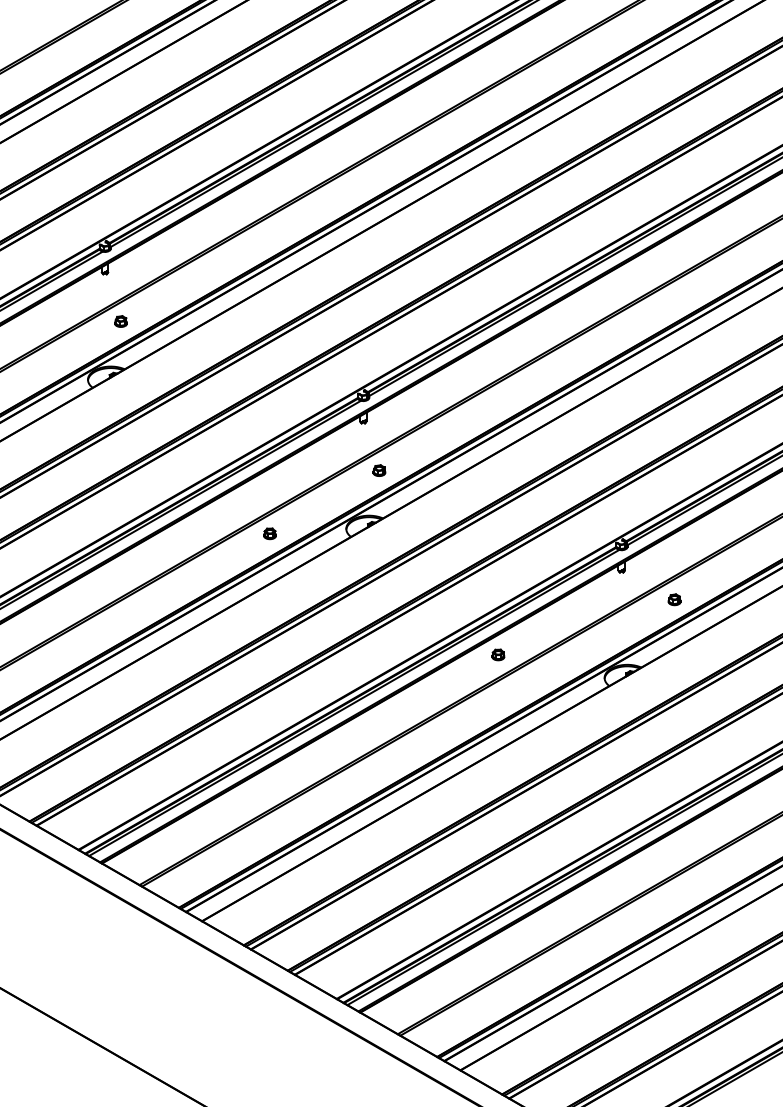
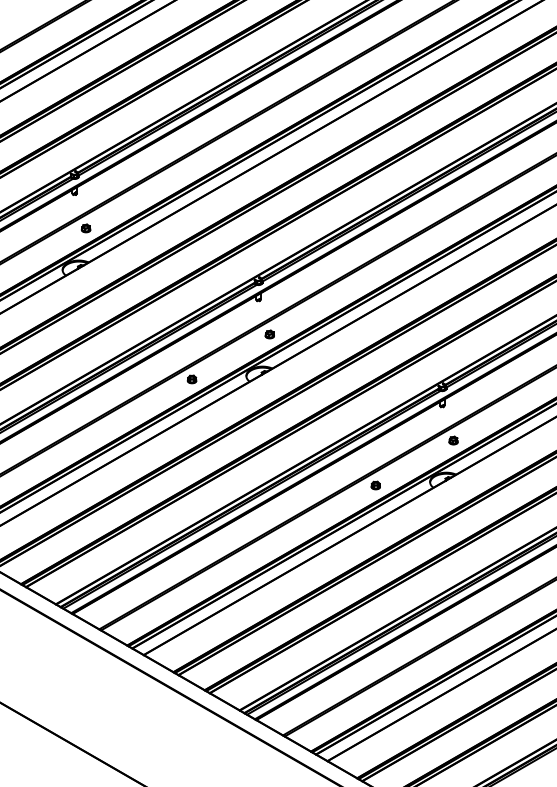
part: (674, 599) -> (453, 440), moved
part: (498, 654) -> (375, 485), moved

